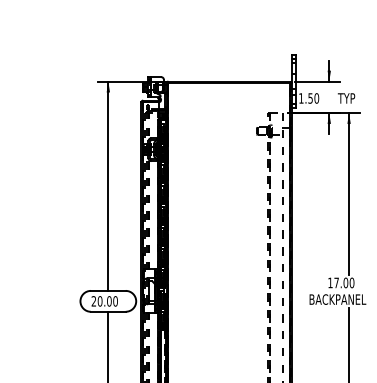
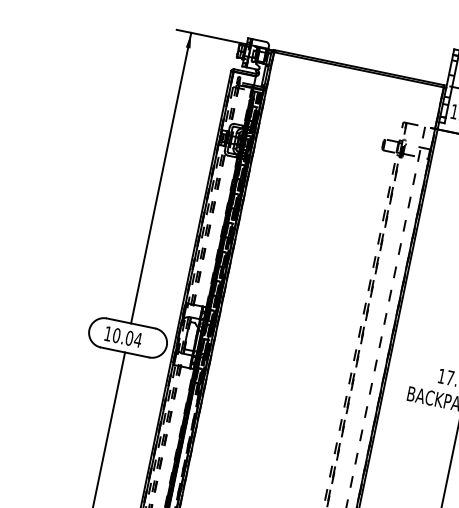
text: (104, 301) -> (122, 337), 20.00 -> 10.04

